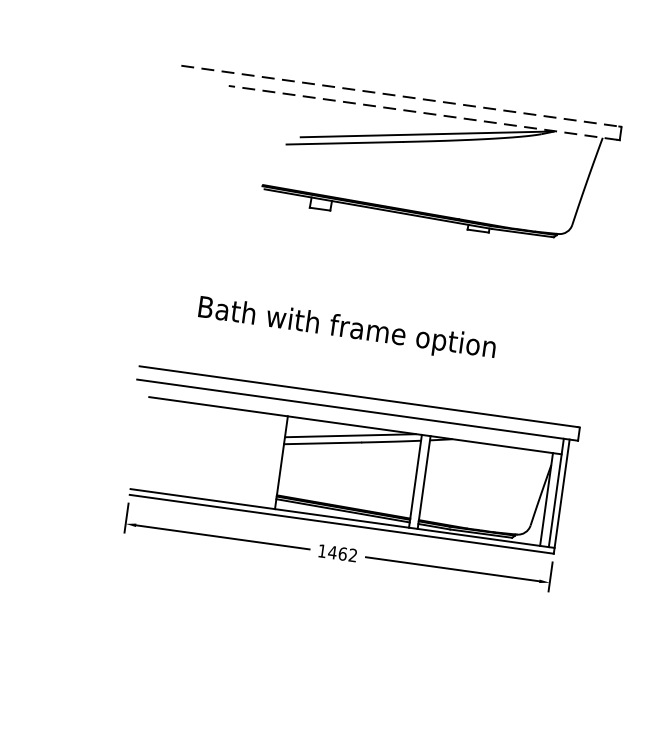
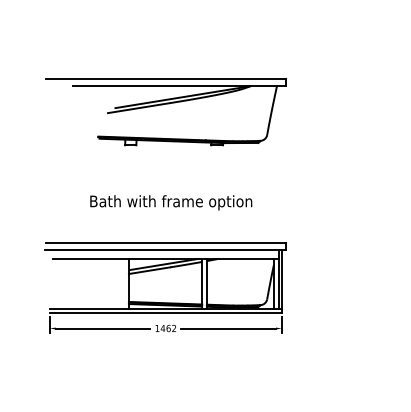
line: (400, 95) -> (165, 78), dashed -> solid
line: (422, 113) -> (178, 86), dashed -> solid
text: (347, 329) -> (171, 202), moved

